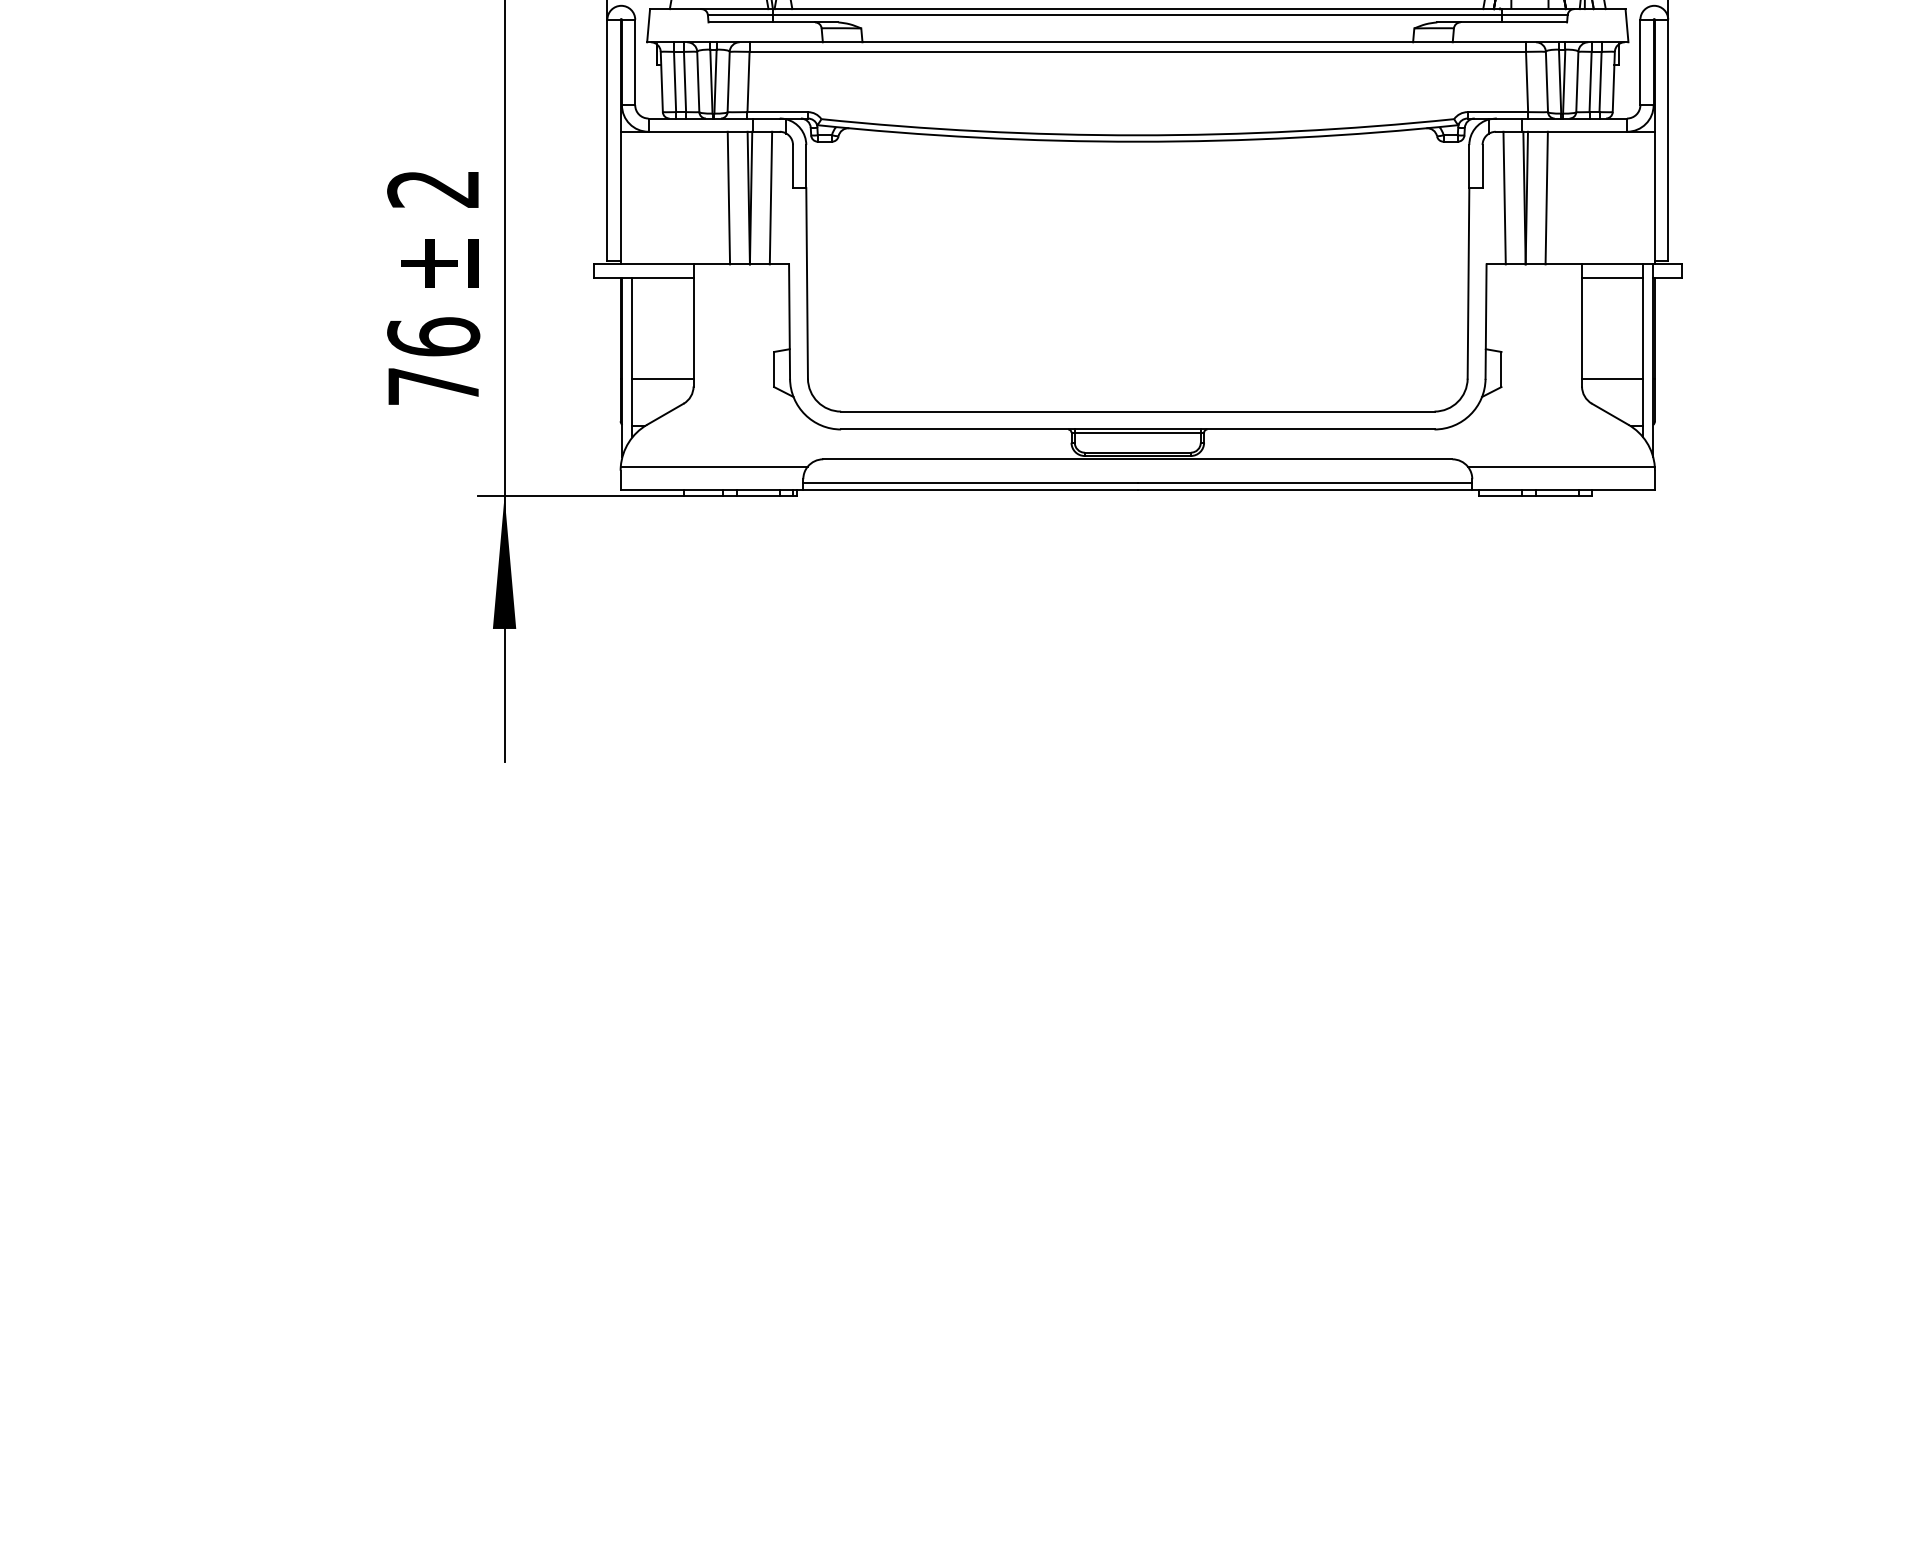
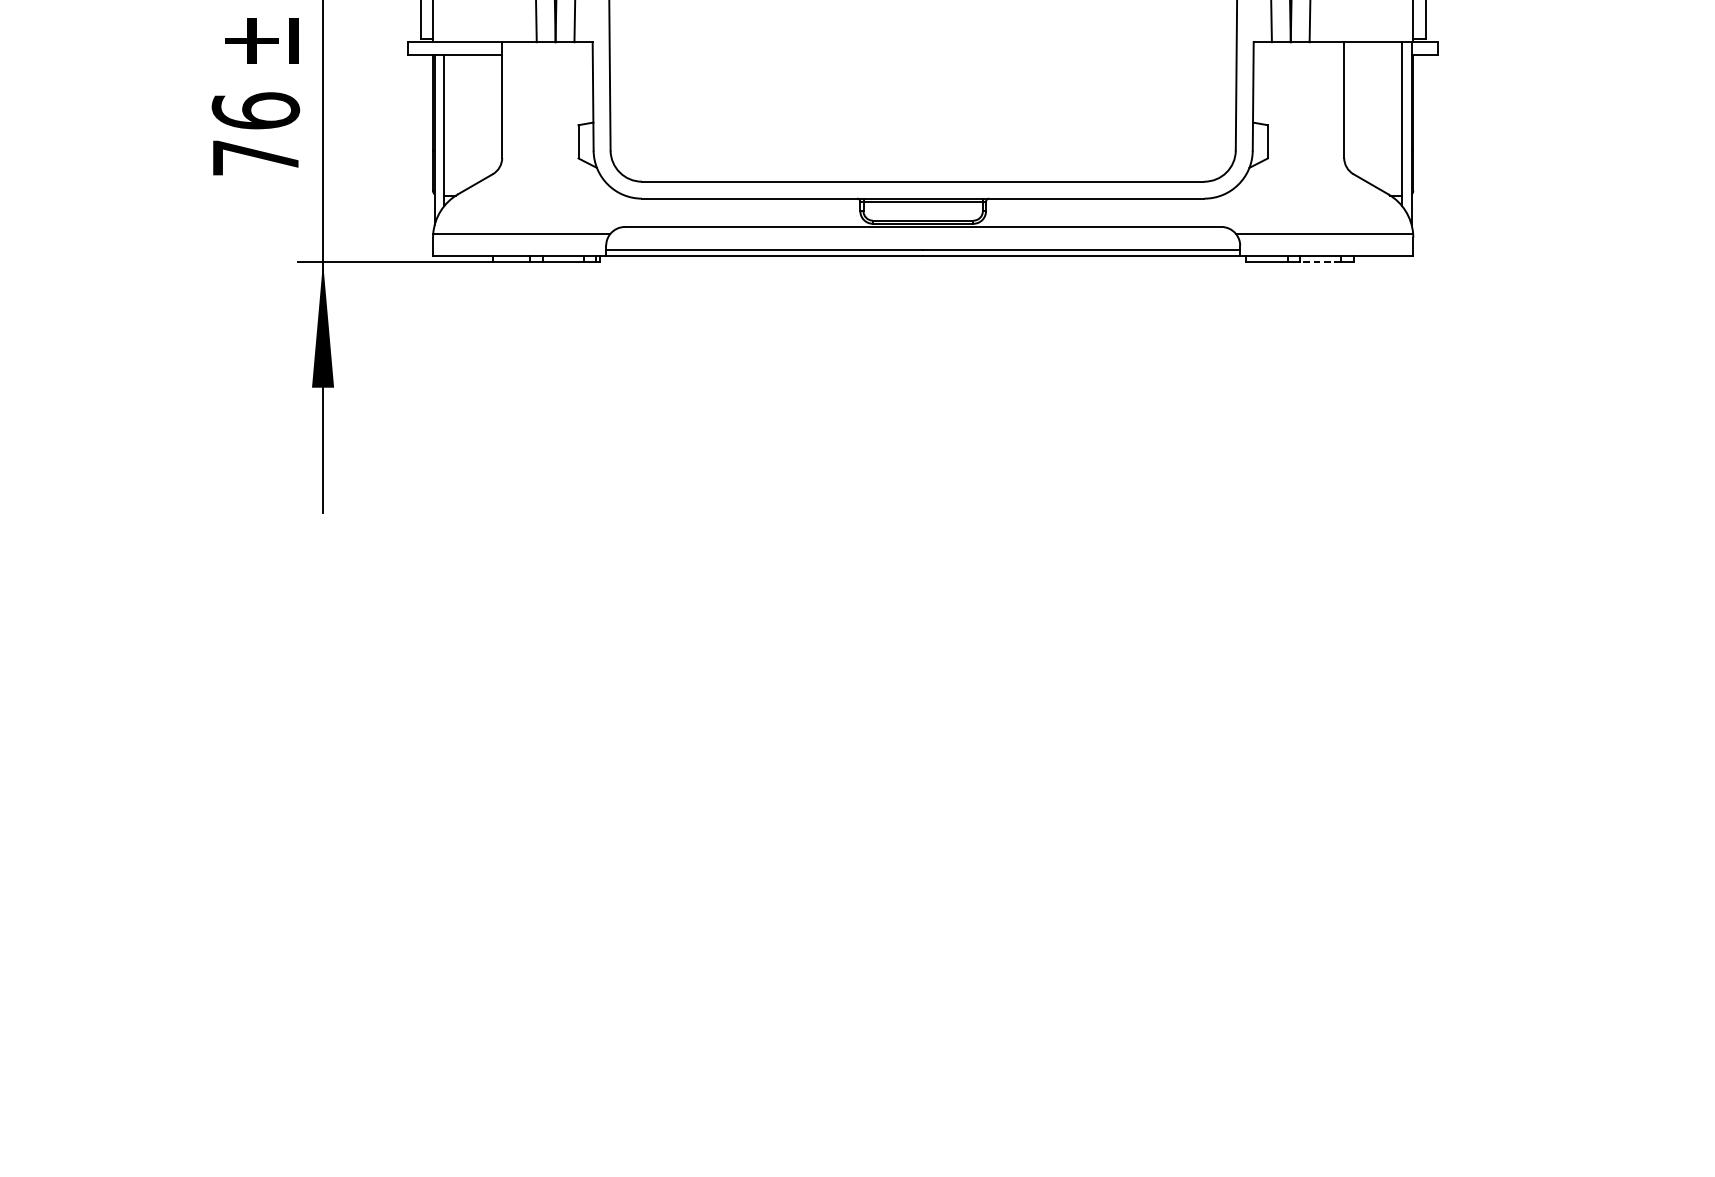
line: (1612, 277) -> (1373, 54), removed
line: (662, 378) -> (472, 150), removed
line: (1612, 378) -> (1373, 150), removed
line: (1557, 496) -> (1320, 262), solid -> dashed

